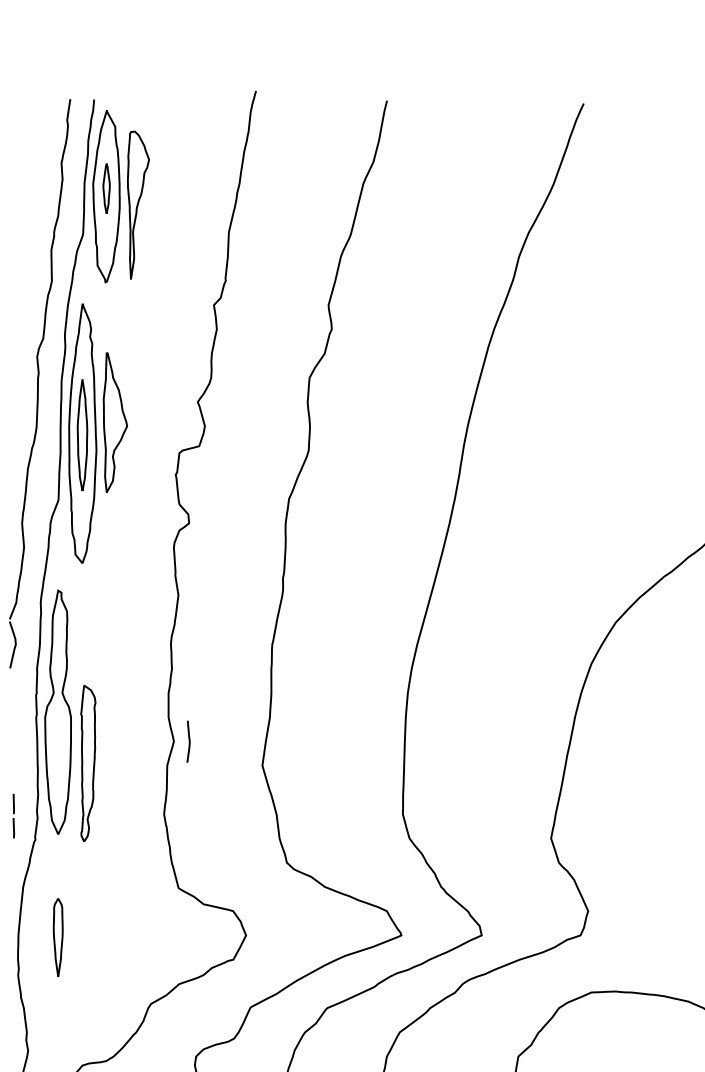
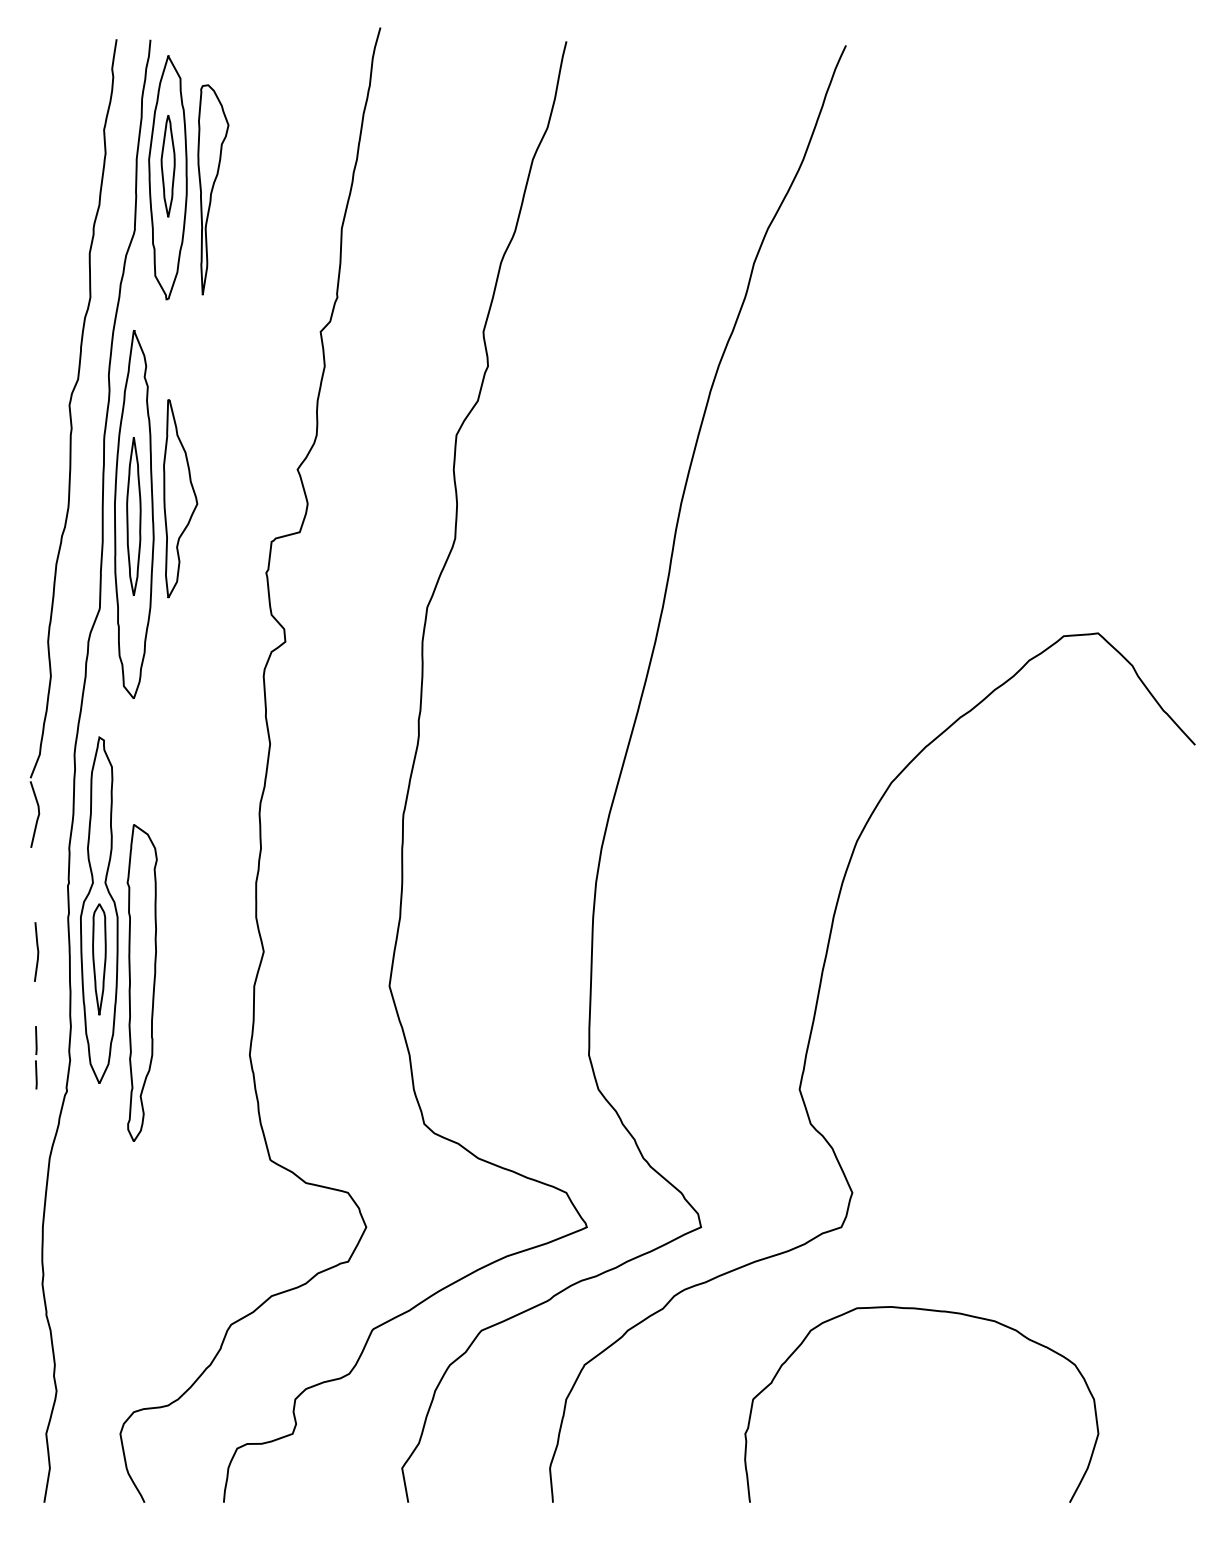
part: (106, 188) -> (167, 166), size x1.43
line: (189, 741) -> (37, 951), moved
part: (87, 763) -> (141, 982), size x1.43
part: (58, 937) -> (99, 959), moved

